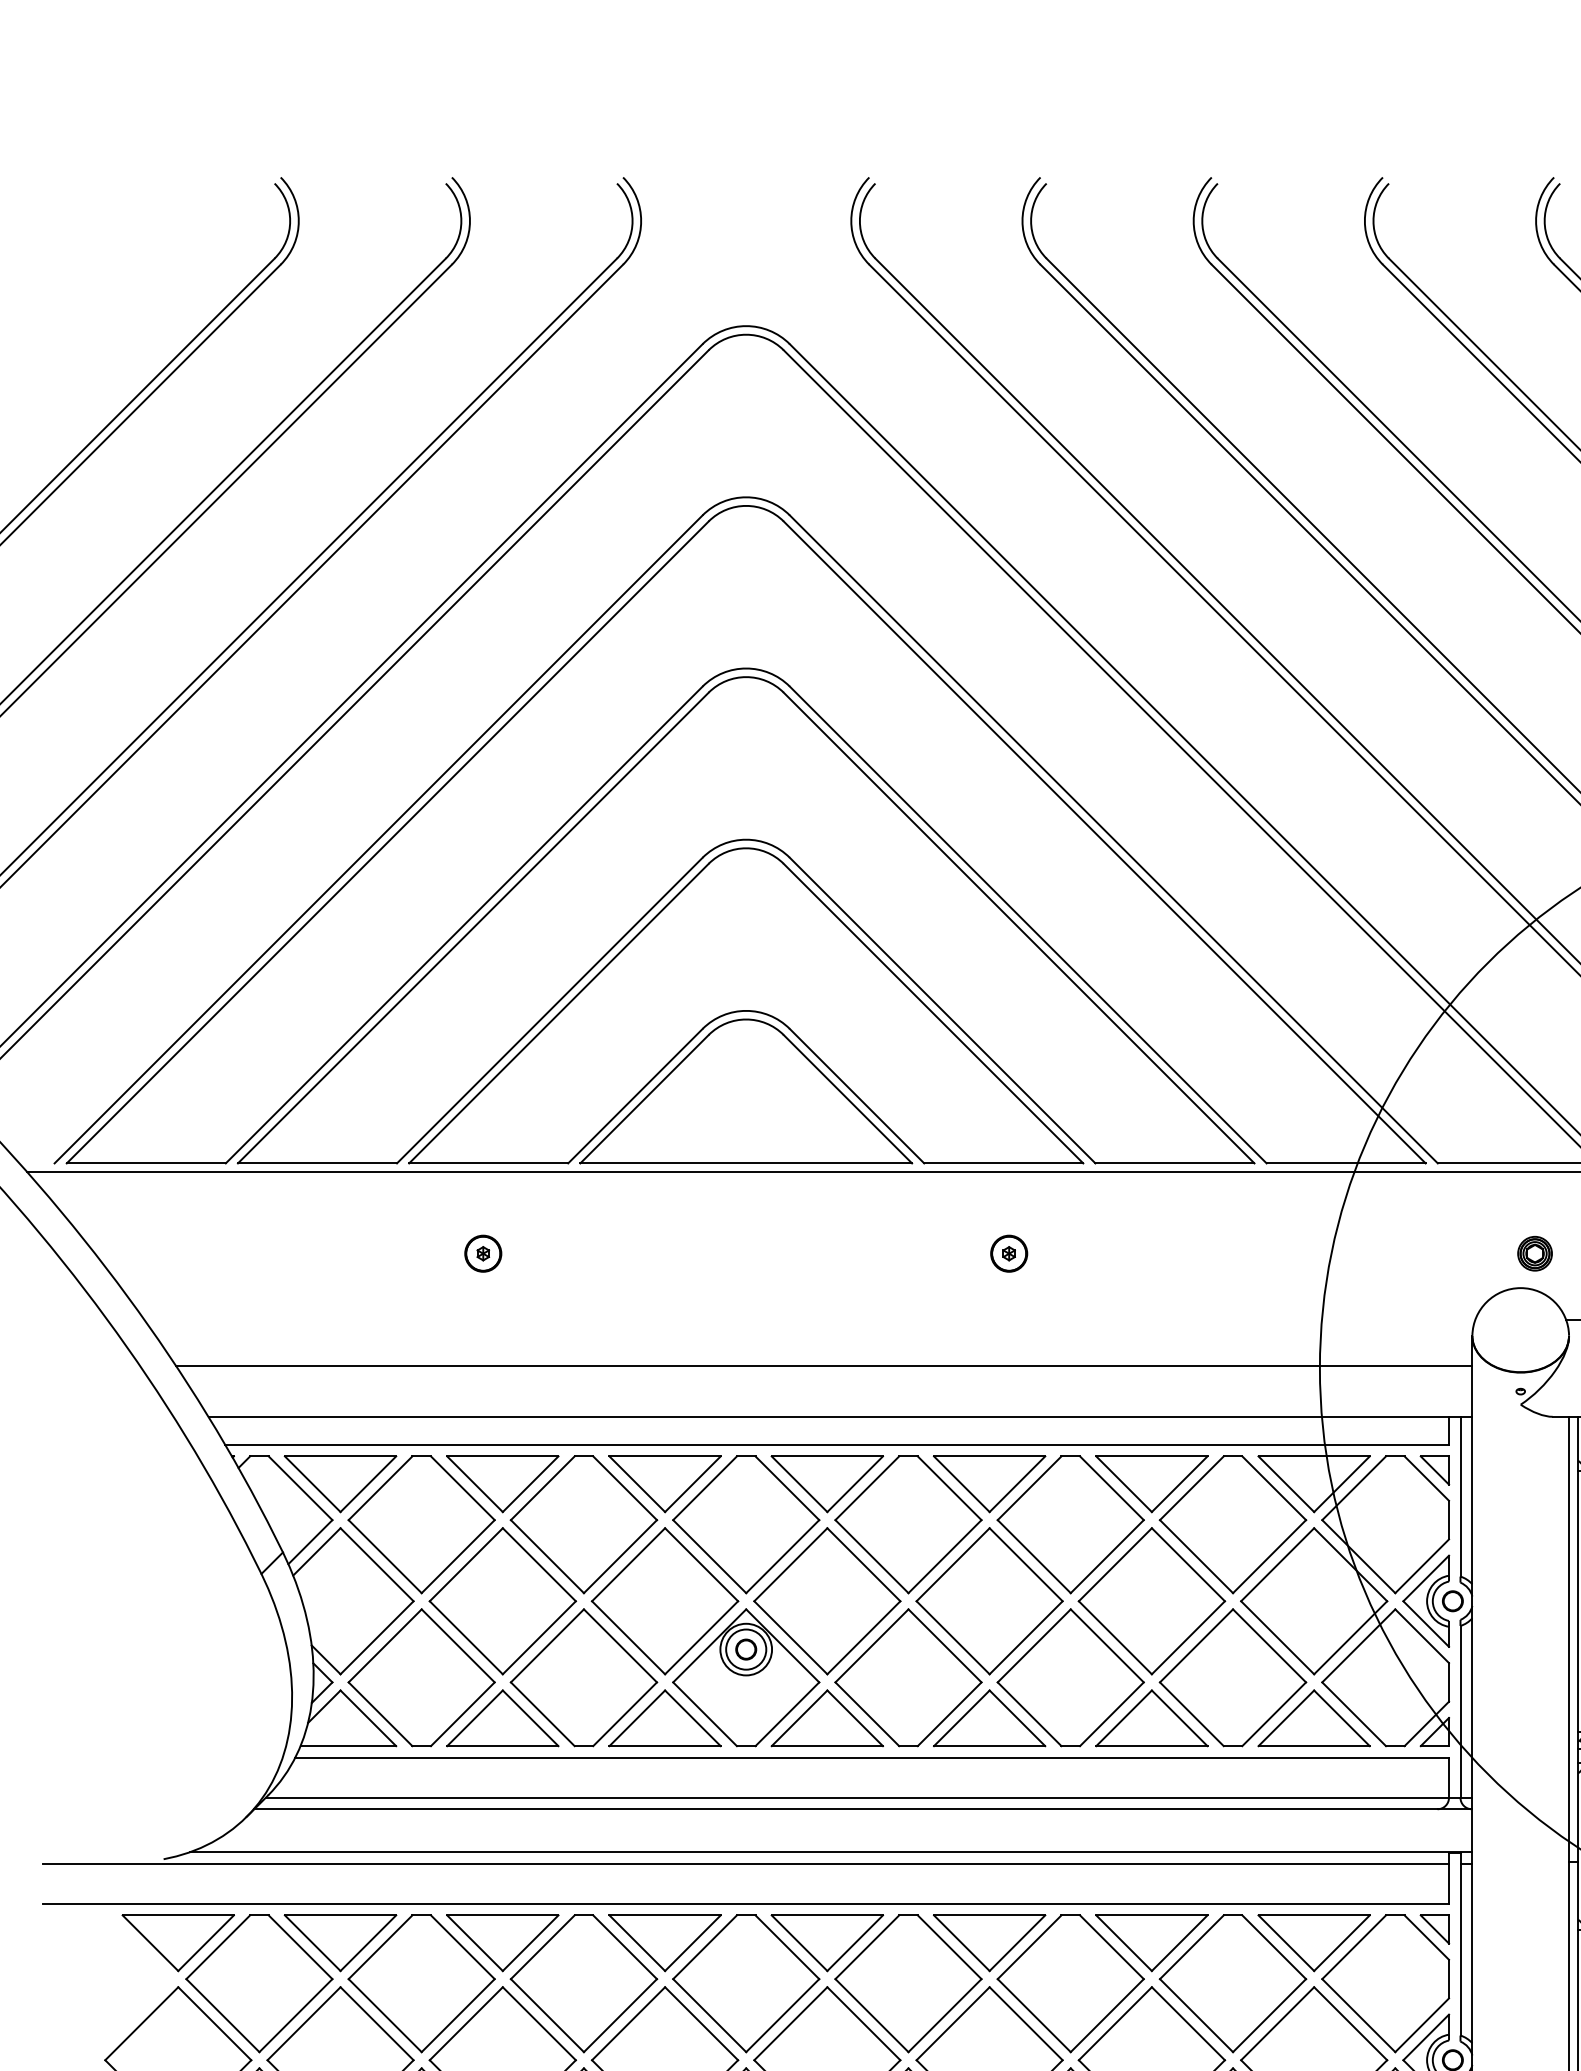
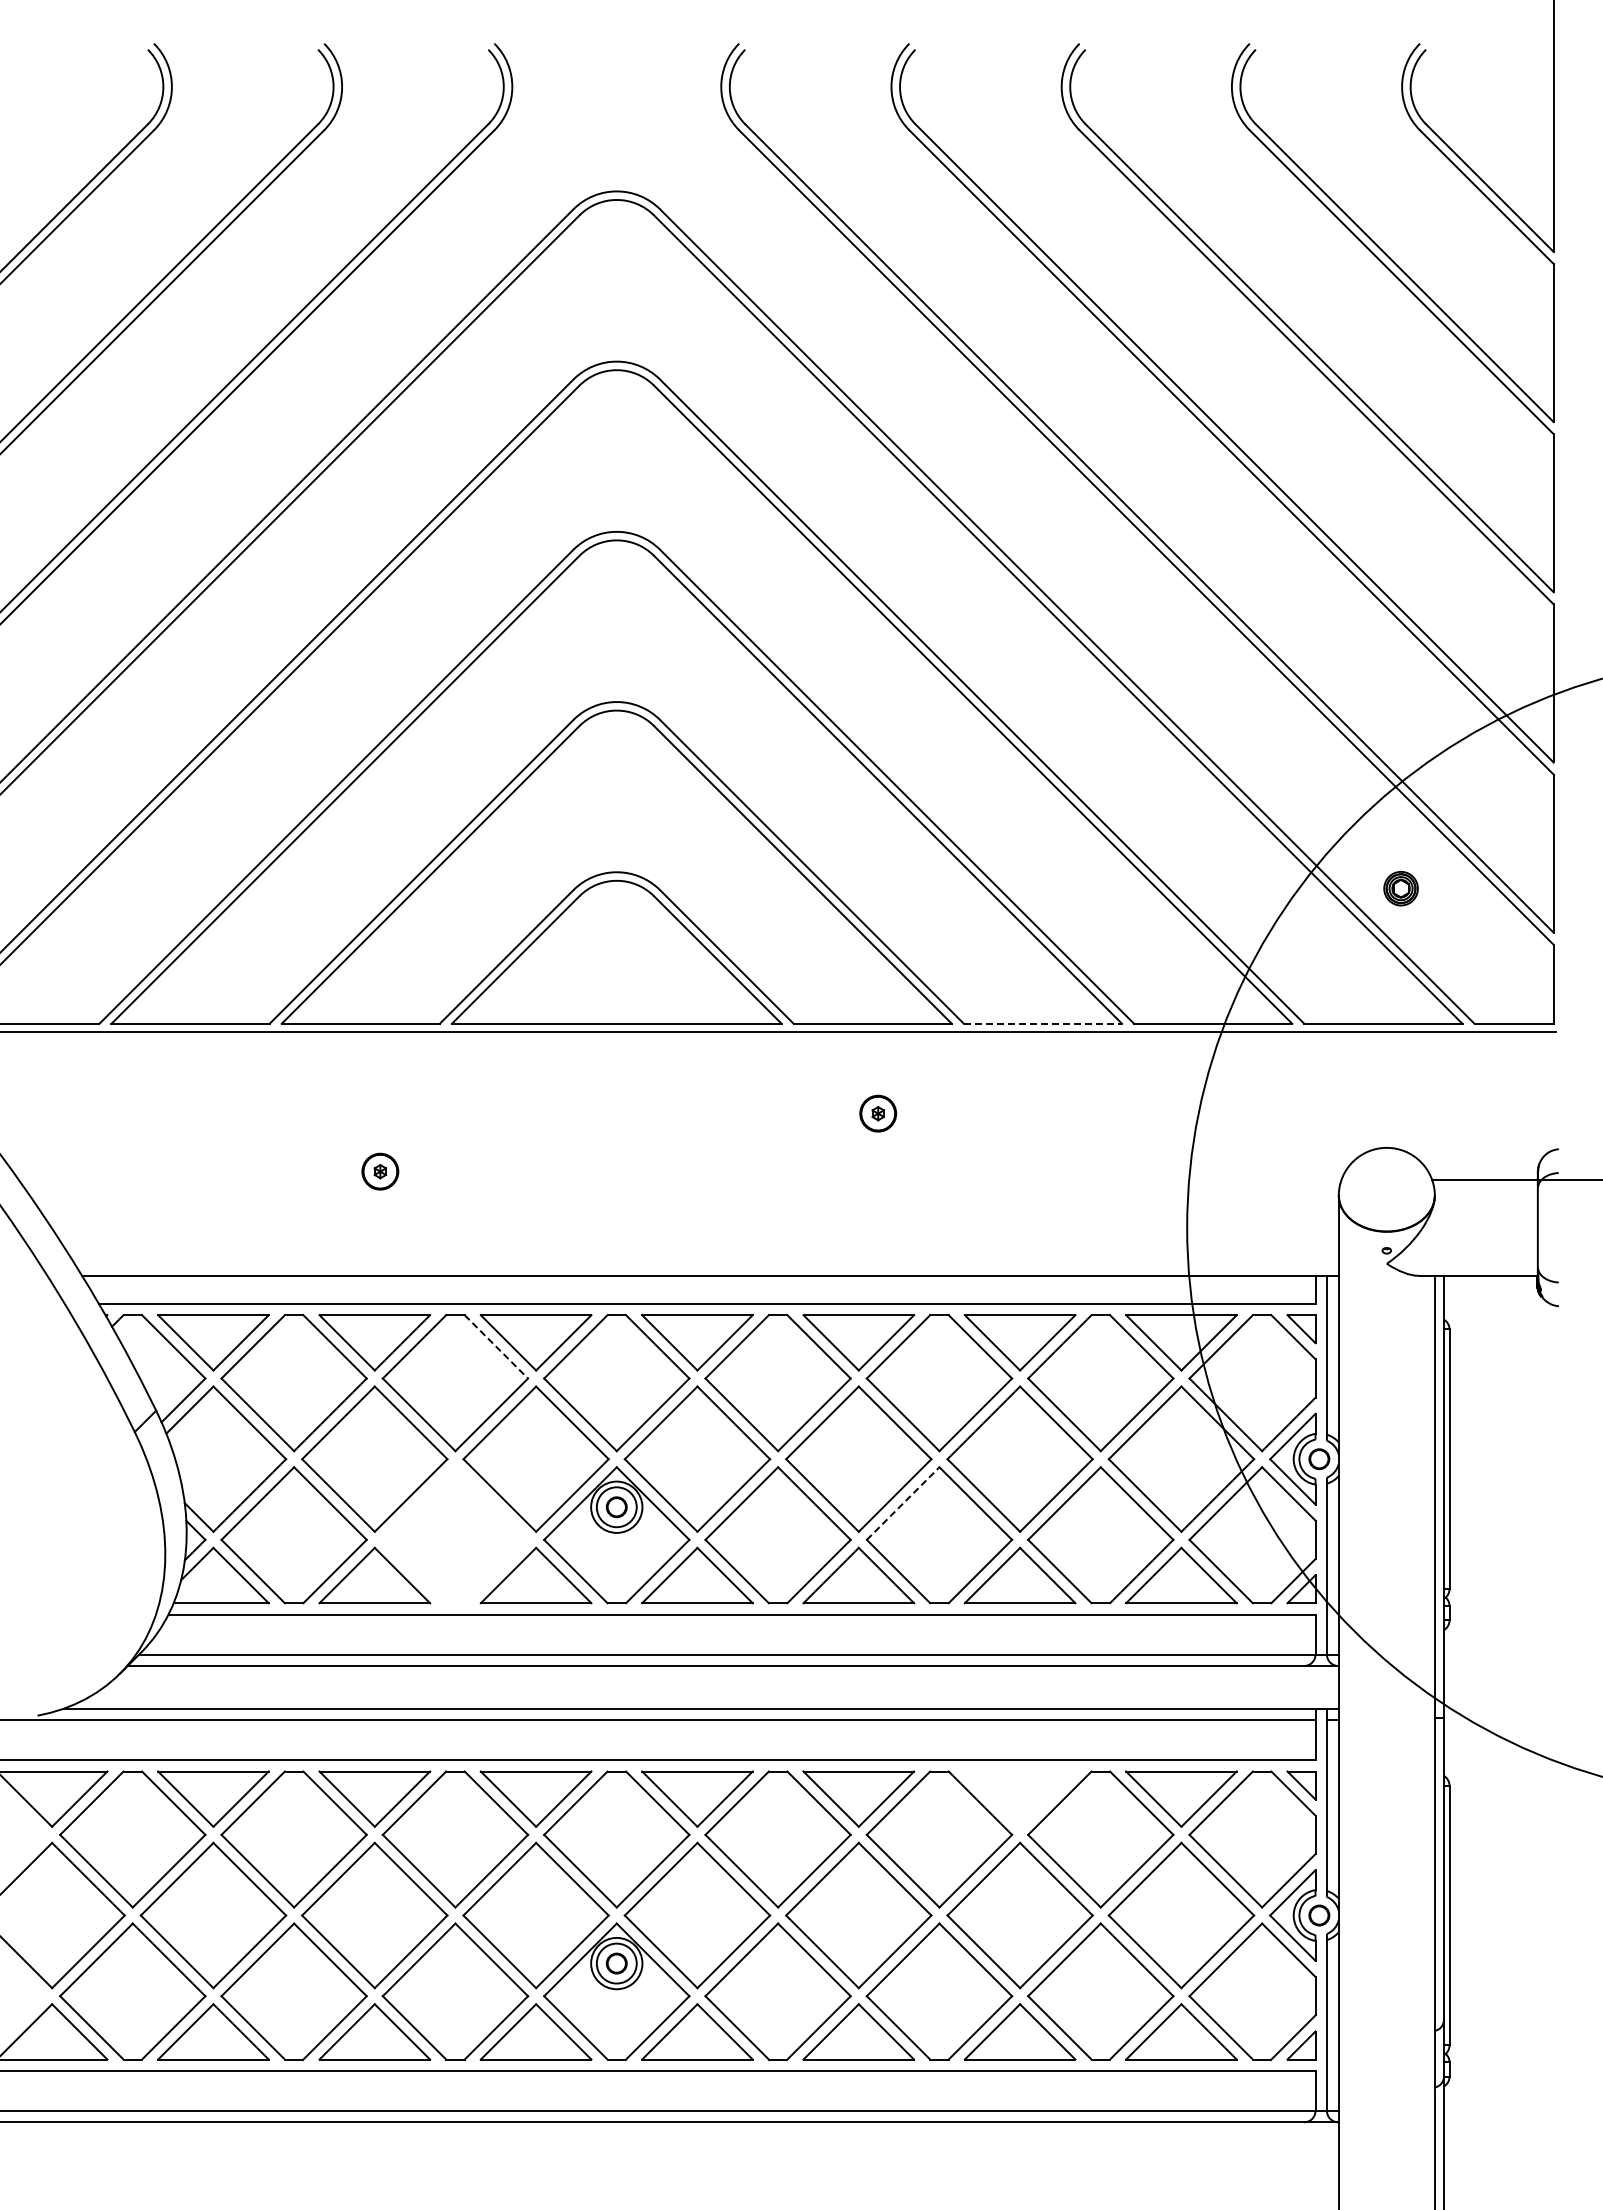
line: (1175, 1163) -> (1043, 1023), solid -> dashed
part: (483, 1253) -> (380, 1171), moved
part: (1534, 1253) -> (1400, 888), moved
line: (823, 1365) -> (693, 1224), removed
line: (625, 1487) -> (496, 1346), solid -> dashed
line: (1034, 1645) -> (903, 1503), solid -> dashed
part: (583, 1678) -> (455, 1535), removed
part: (1151, 1942) -> (1019, 1798), removed

